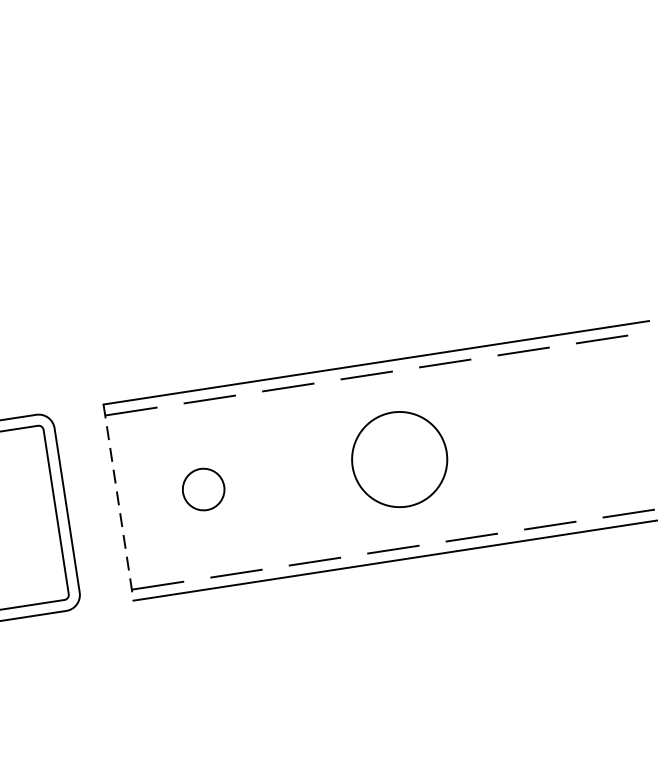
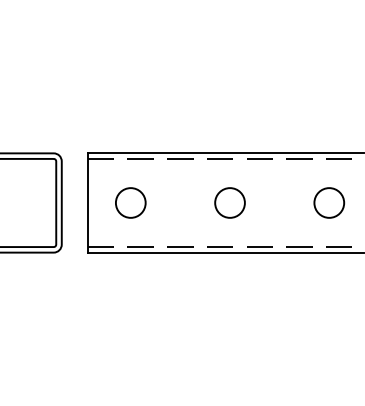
circle: (596, 428) -> (329, 202), added
circle: (398, 458) -> (229, 202), size x0.62
circle: (202, 488) -> (130, 202), size x1.43
line: (117, 501) -> (87, 202), dashed -> solid

